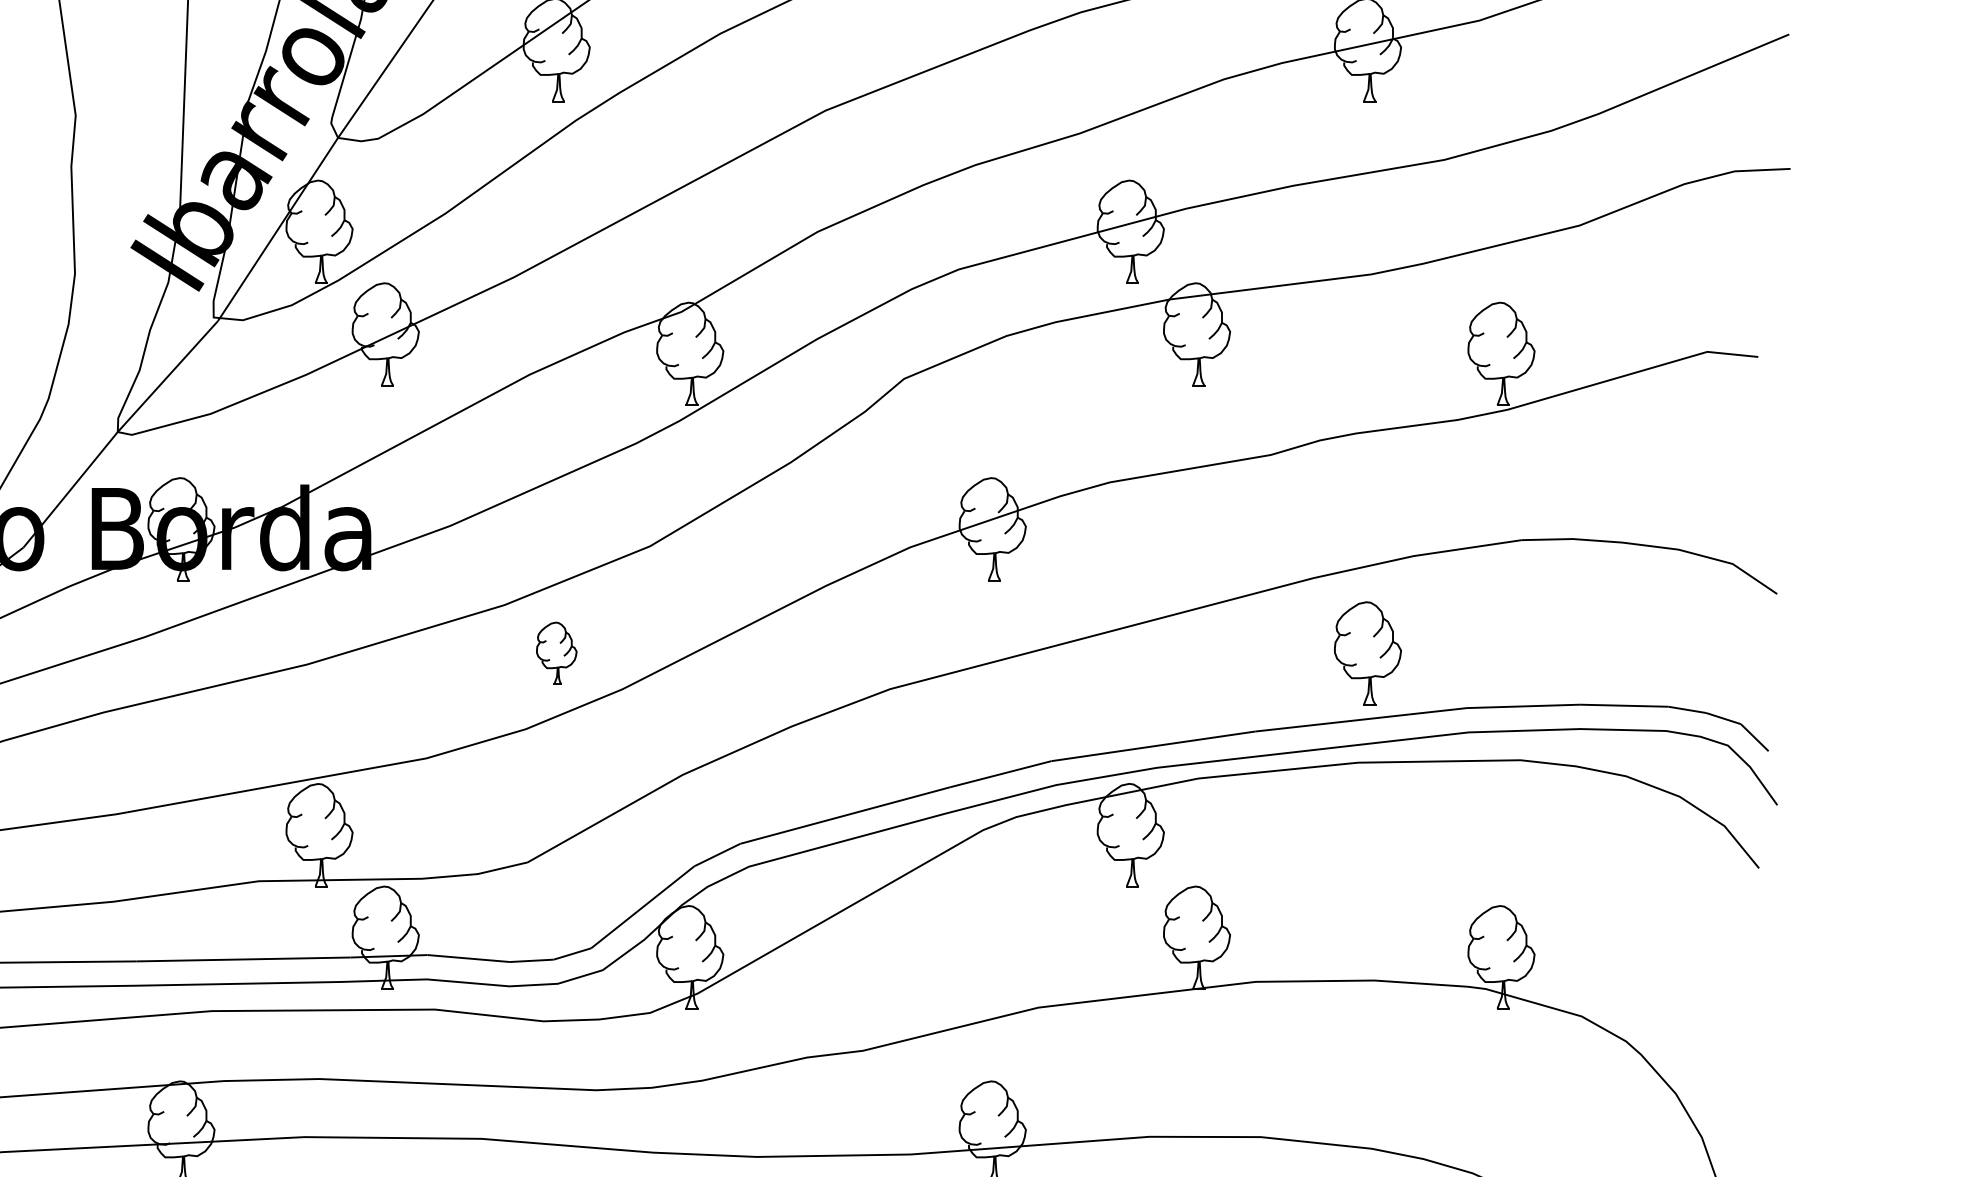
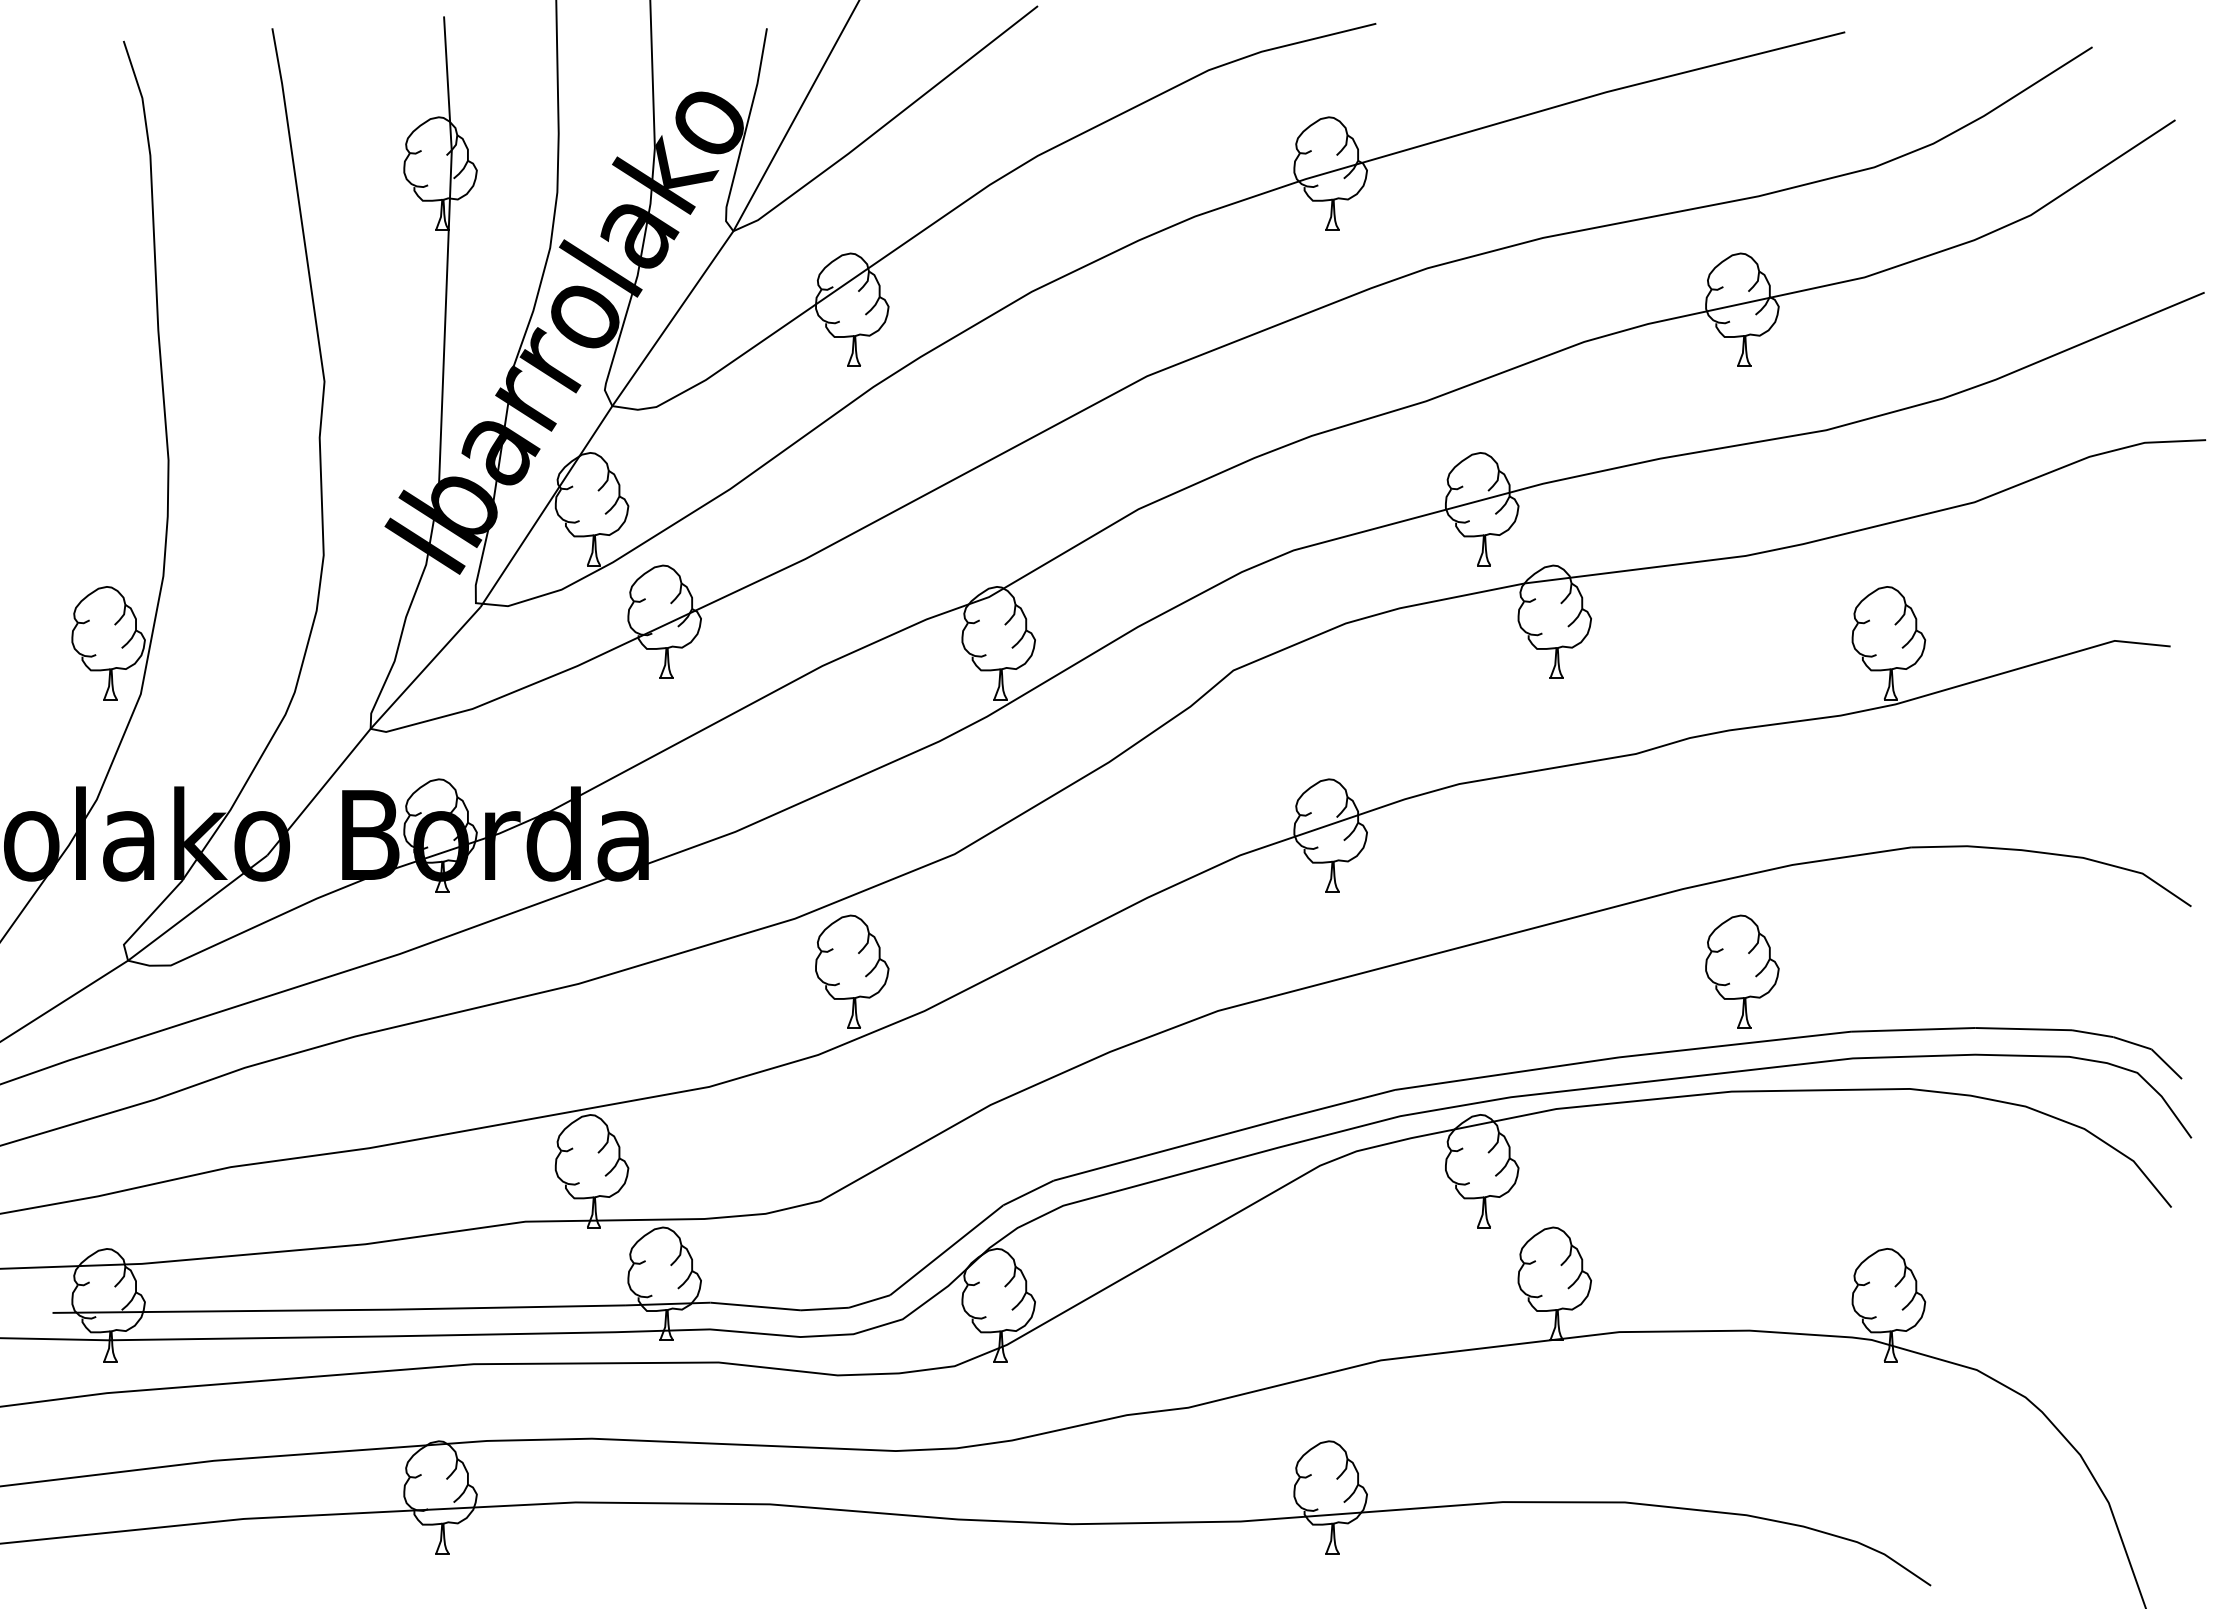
part: (556, 653) -> (852, 971), size x1.67

